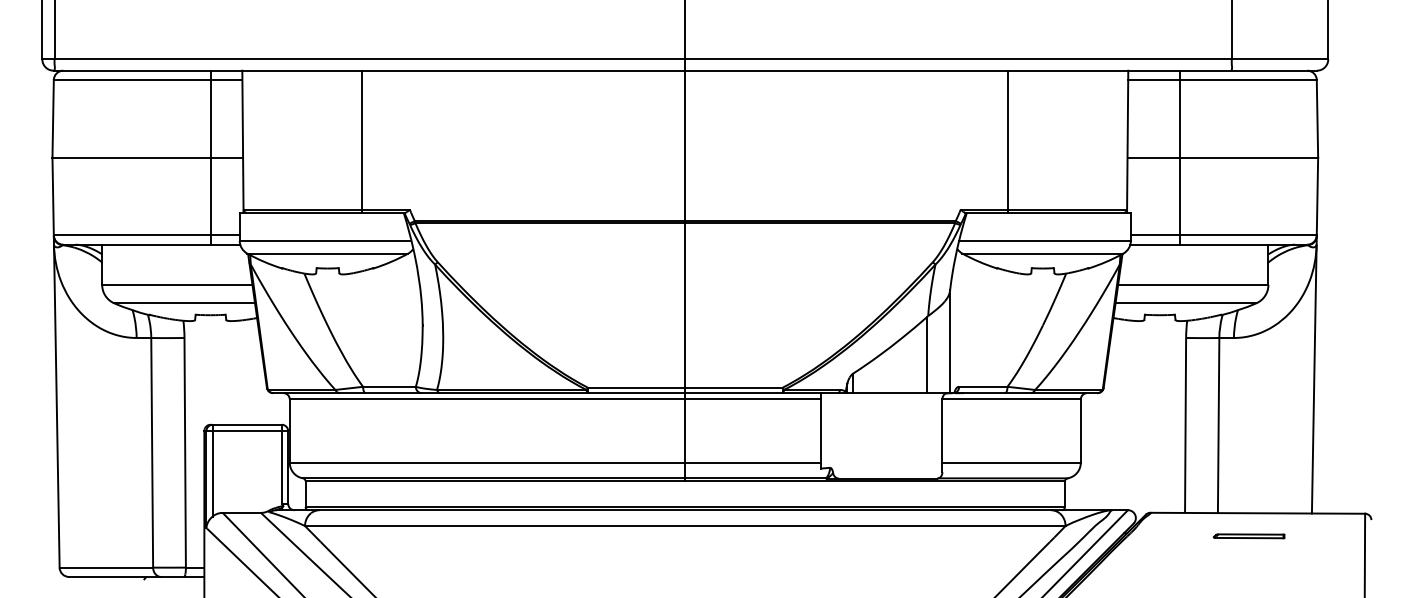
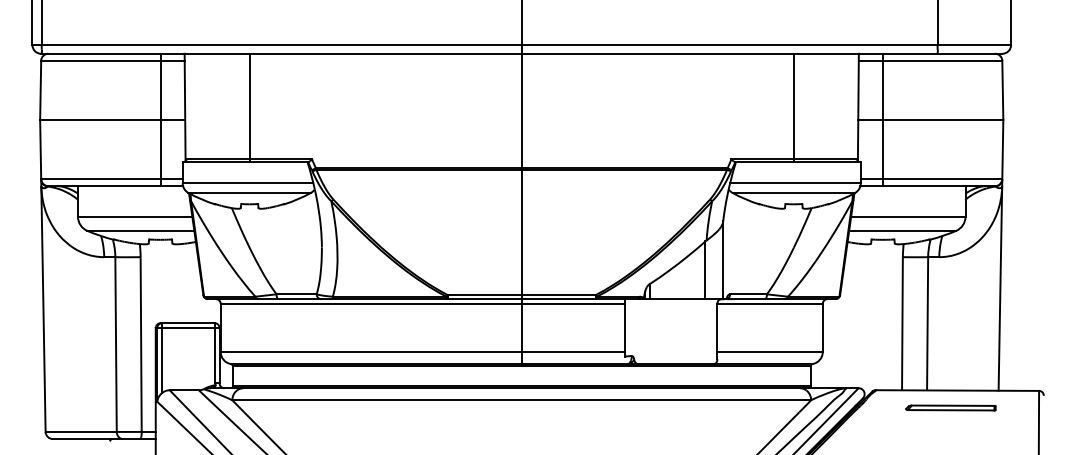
line: (361, 141) -> (249, 107), moved
line: (1007, 141) -> (793, 107), moved
line: (1179, 157) -> (882, 119), moved
part: (1248, 536) -> (950, 408), size x1.67

